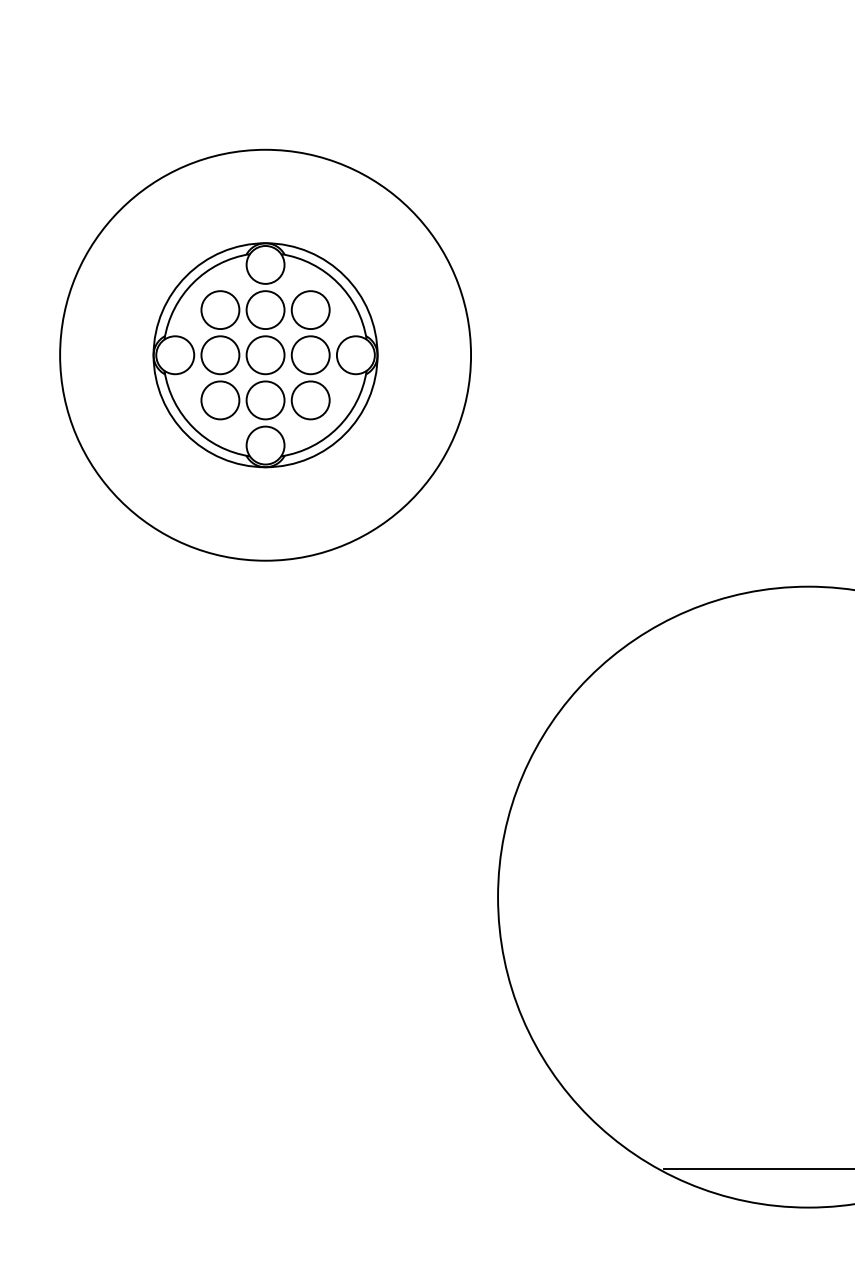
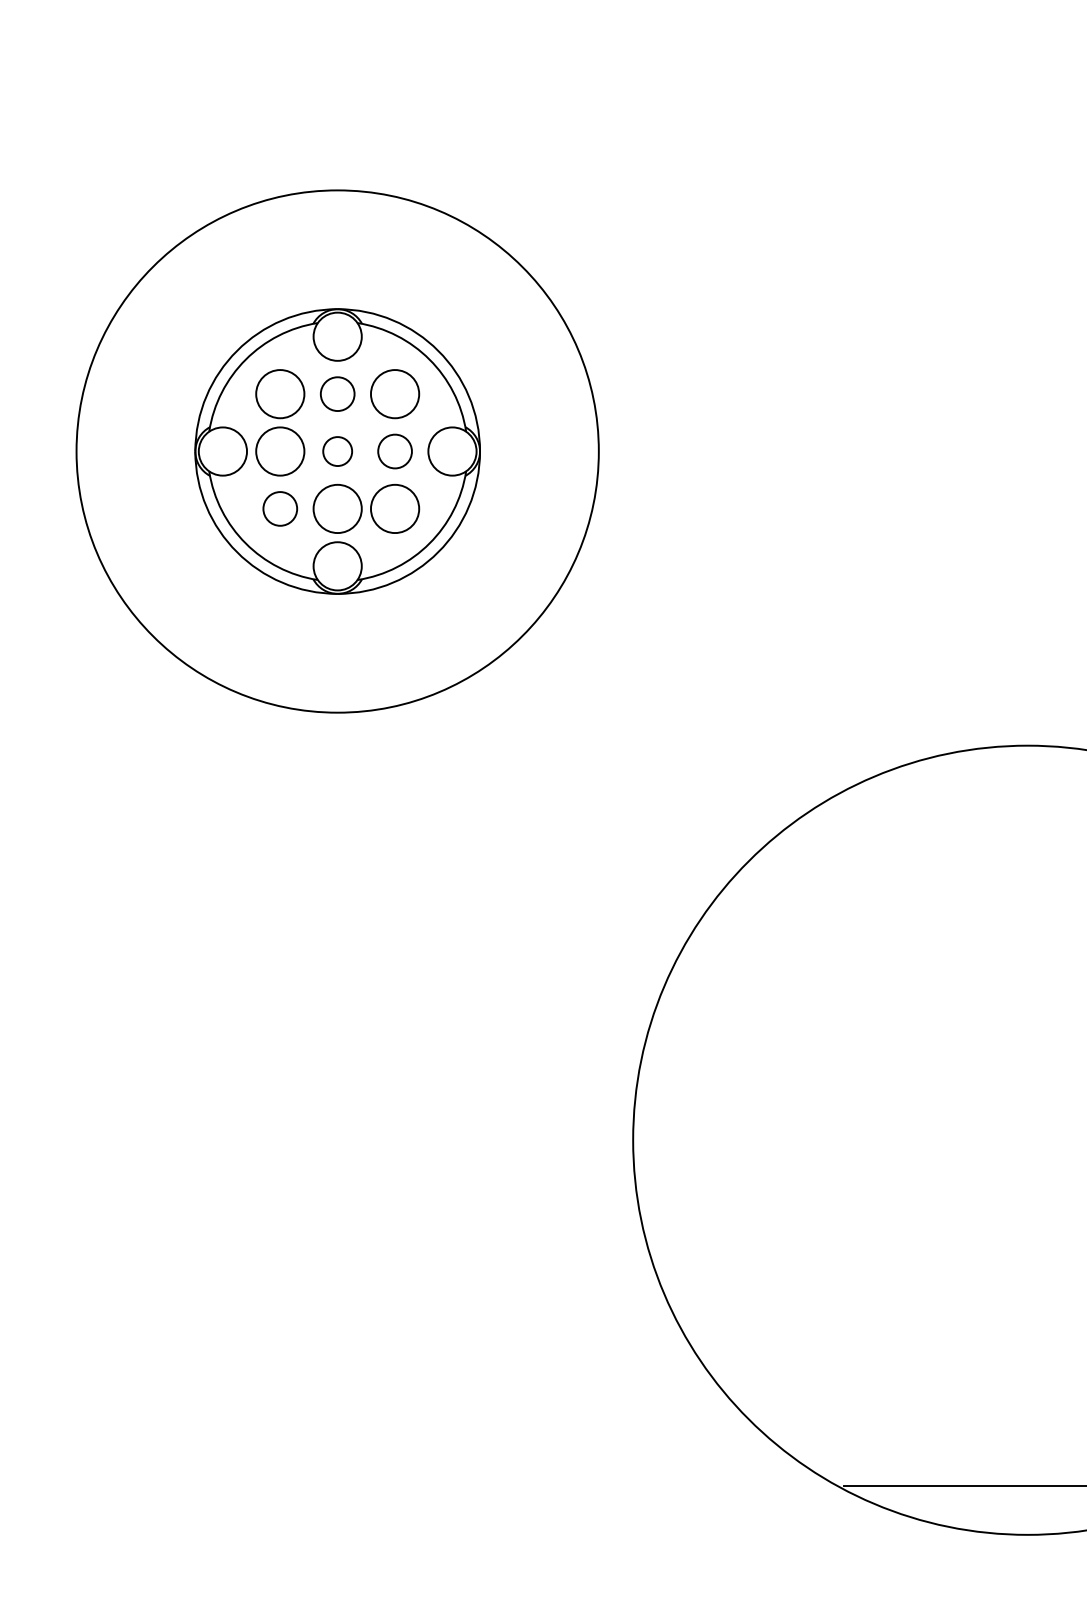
circle: (265, 310) -> (337, 394), size x0.7
circle: (265, 355) -> (337, 451), size x0.6
circle: (310, 355) -> (394, 451), size x0.7
circle: (220, 400) -> (280, 509), size x0.7

